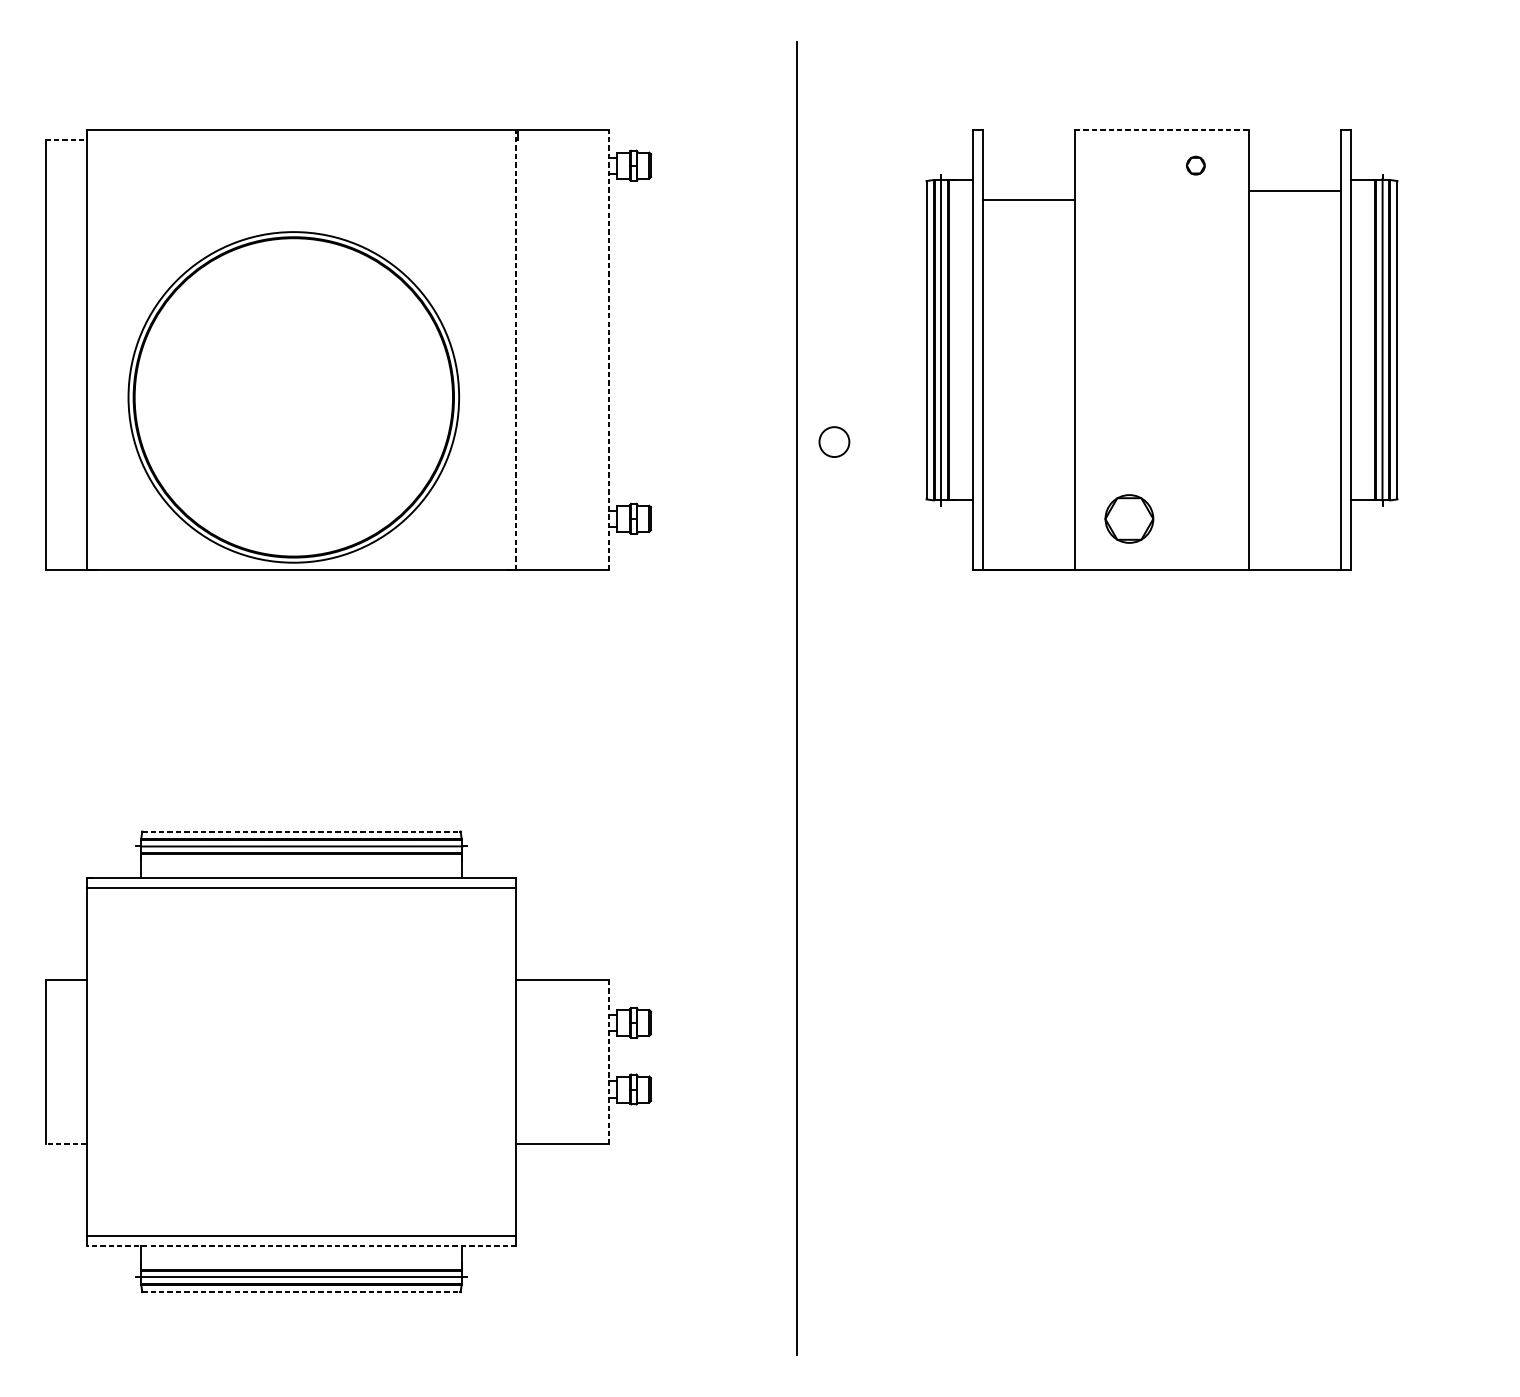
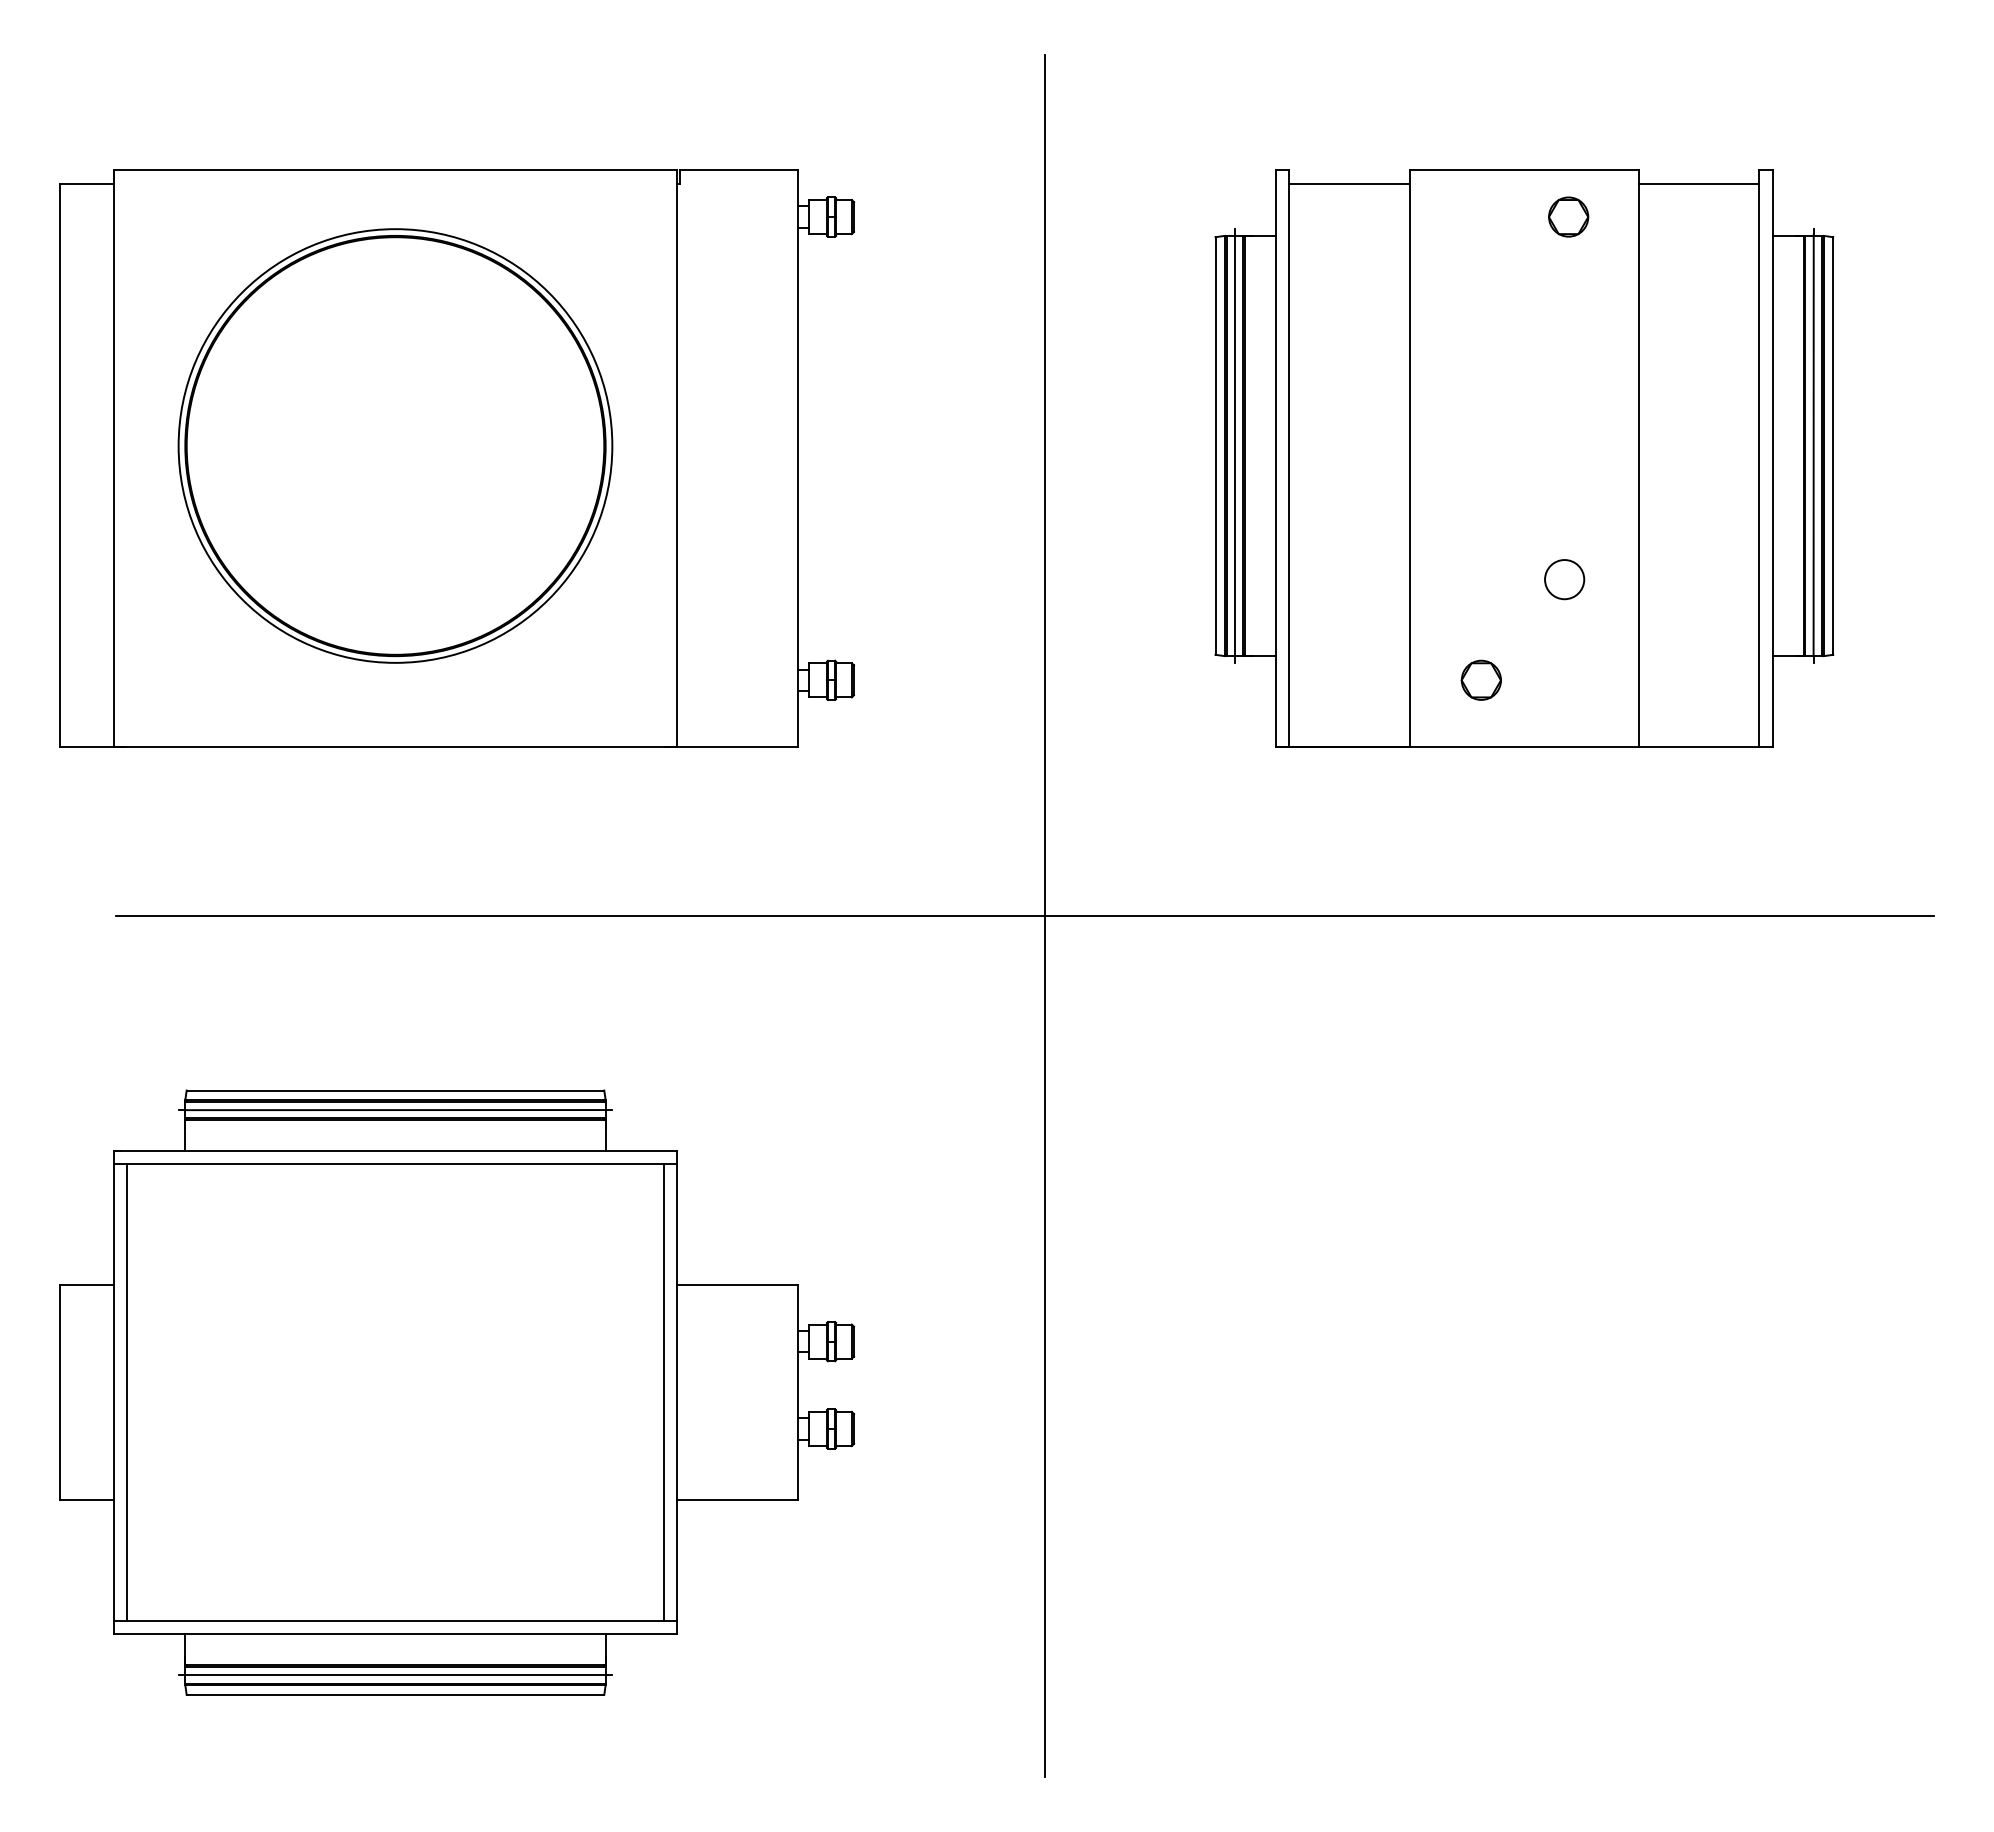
line: (1162, 130) -> (1524, 170), dashed -> solid
line: (65, 140) -> (86, 183), dashed -> solid
part: (1195, 165) -> (1568, 216), size x1.67
line: (1294, 191) -> (1698, 183), moved
line: (1028, 199) -> (1349, 183), moved
line: (516, 349) -> (677, 458), dashed -> solid
line: (608, 349) -> (798, 458), dashed -> solid
part: (293, 397) -> (395, 445), moved
circle: (834, 441) -> (1564, 579), moved
part: (1128, 518) -> (1480, 679), size x0.62
line: (781, 698) -> (1025, 916), added
line: (301, 831) -> (395, 1090), dashed -> solid
line: (96, 1061) -> (126, 1392), added
line: (506, 1061) -> (664, 1392), added
line: (608, 1062) -> (798, 1393), dashed -> solid
line: (65, 1144) -> (86, 1500), dashed -> solid
line: (301, 1246) -> (395, 1634), dashed -> solid
line: (301, 1291) -> (395, 1694), dashed -> solid

